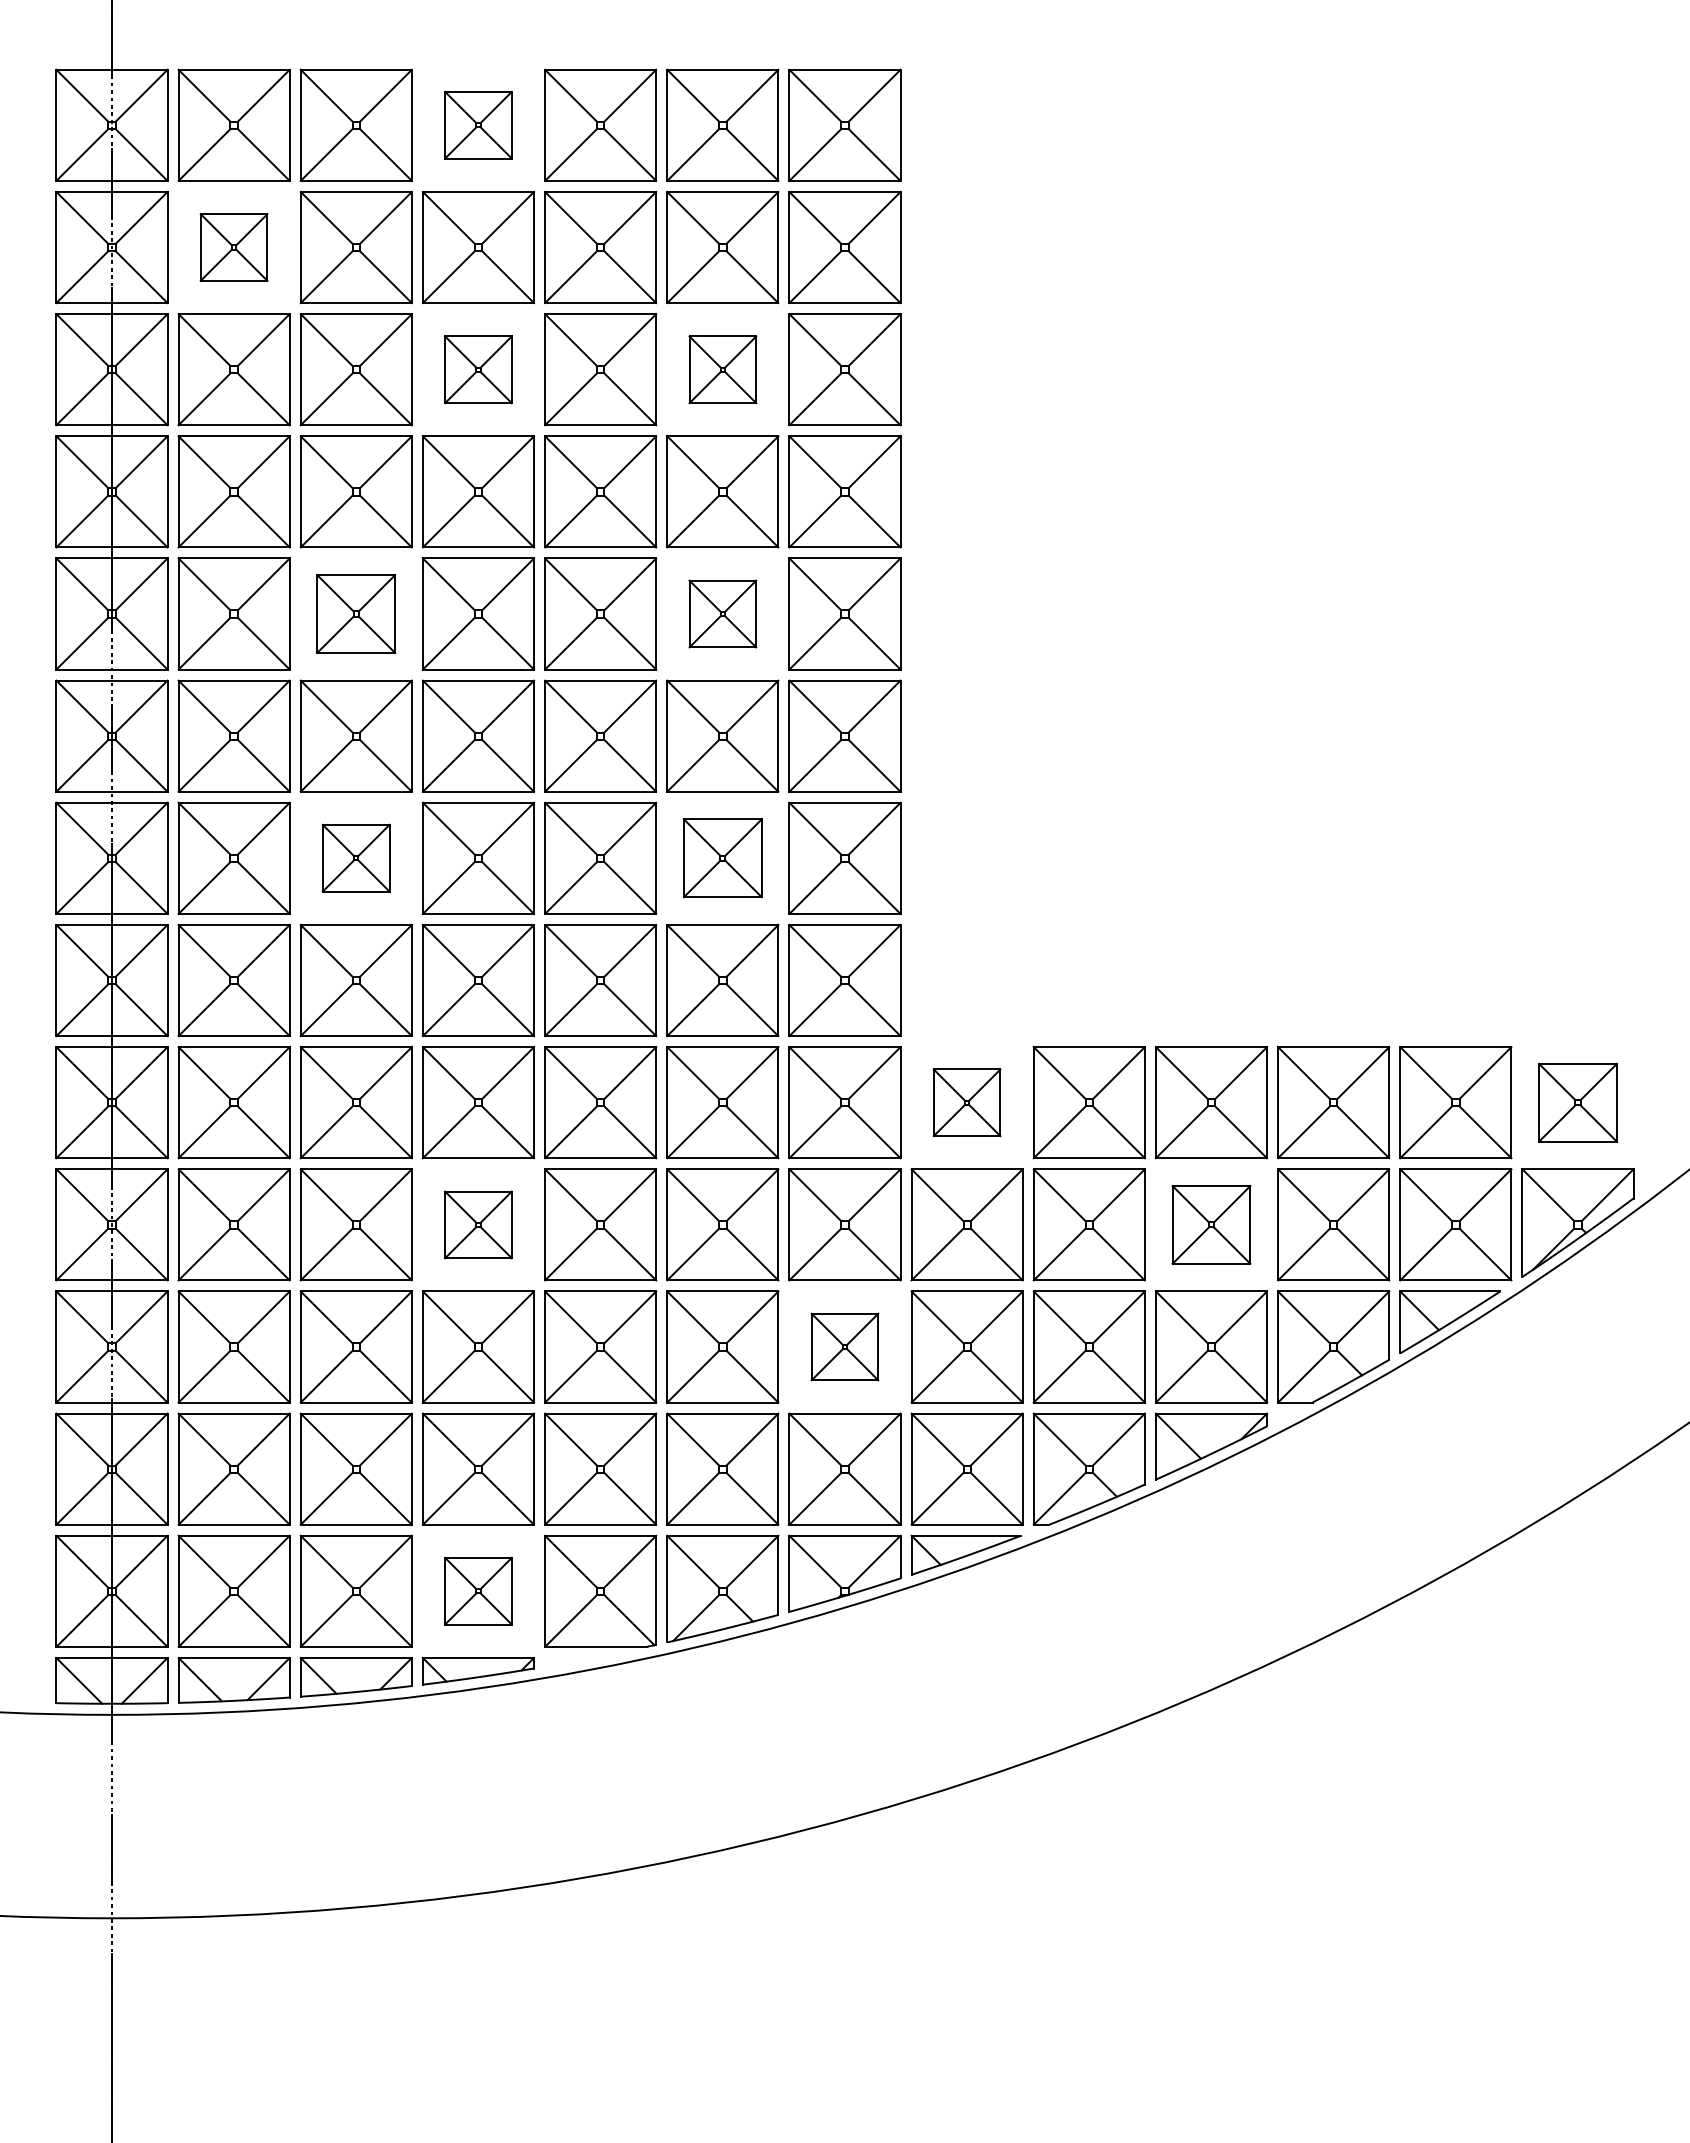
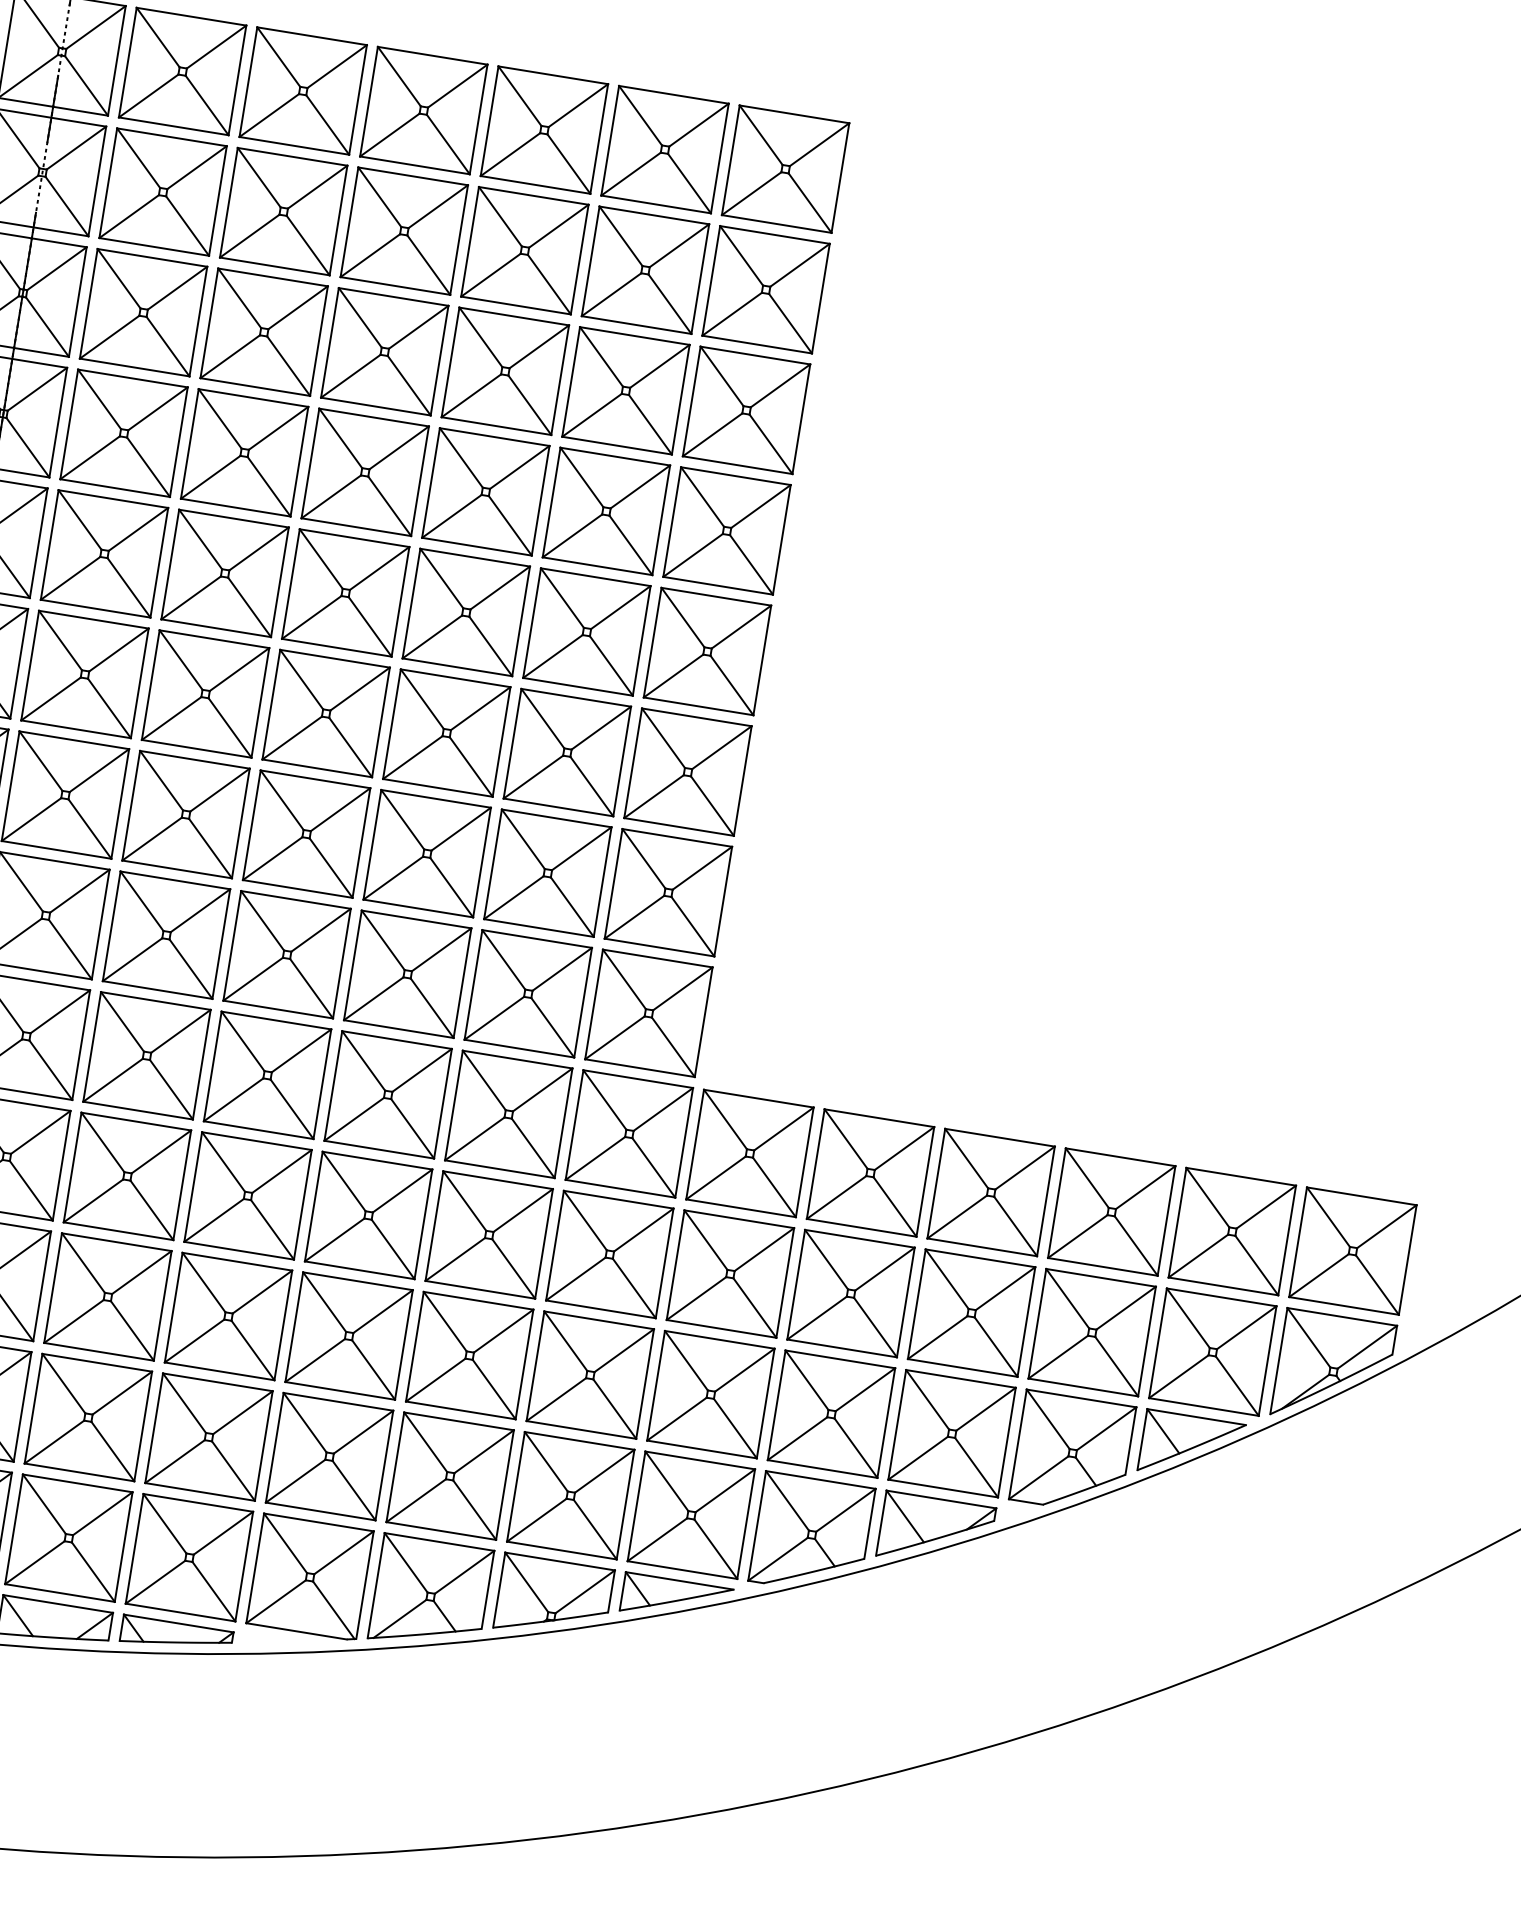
part: (478, 124) -> (423, 109), size x1.67
part: (233, 247) -> (162, 191), size x1.67
part: (478, 369) -> (384, 351), size x1.67
part: (722, 369) -> (625, 390), size x1.67
part: (355, 613) -> (224, 572), size x1.43
part: (722, 613) -> (586, 631), size x1.67
part: (355, 857) -> (185, 813), size x1.67
part: (722, 857) -> (547, 872), size x1.43
part: (966, 1102) -> (749, 1153), size x1.67
part: (1577, 1102) -> (1352, 1250), size x1.43
part: (478, 1224) -> (248, 1195), size x1.67
part: (1211, 1224) -> (971, 1312), size x1.43
part: (844, 1346) -> (589, 1374), size x1.67
part: (478, 1590) -> (189, 1556), size x1.67

